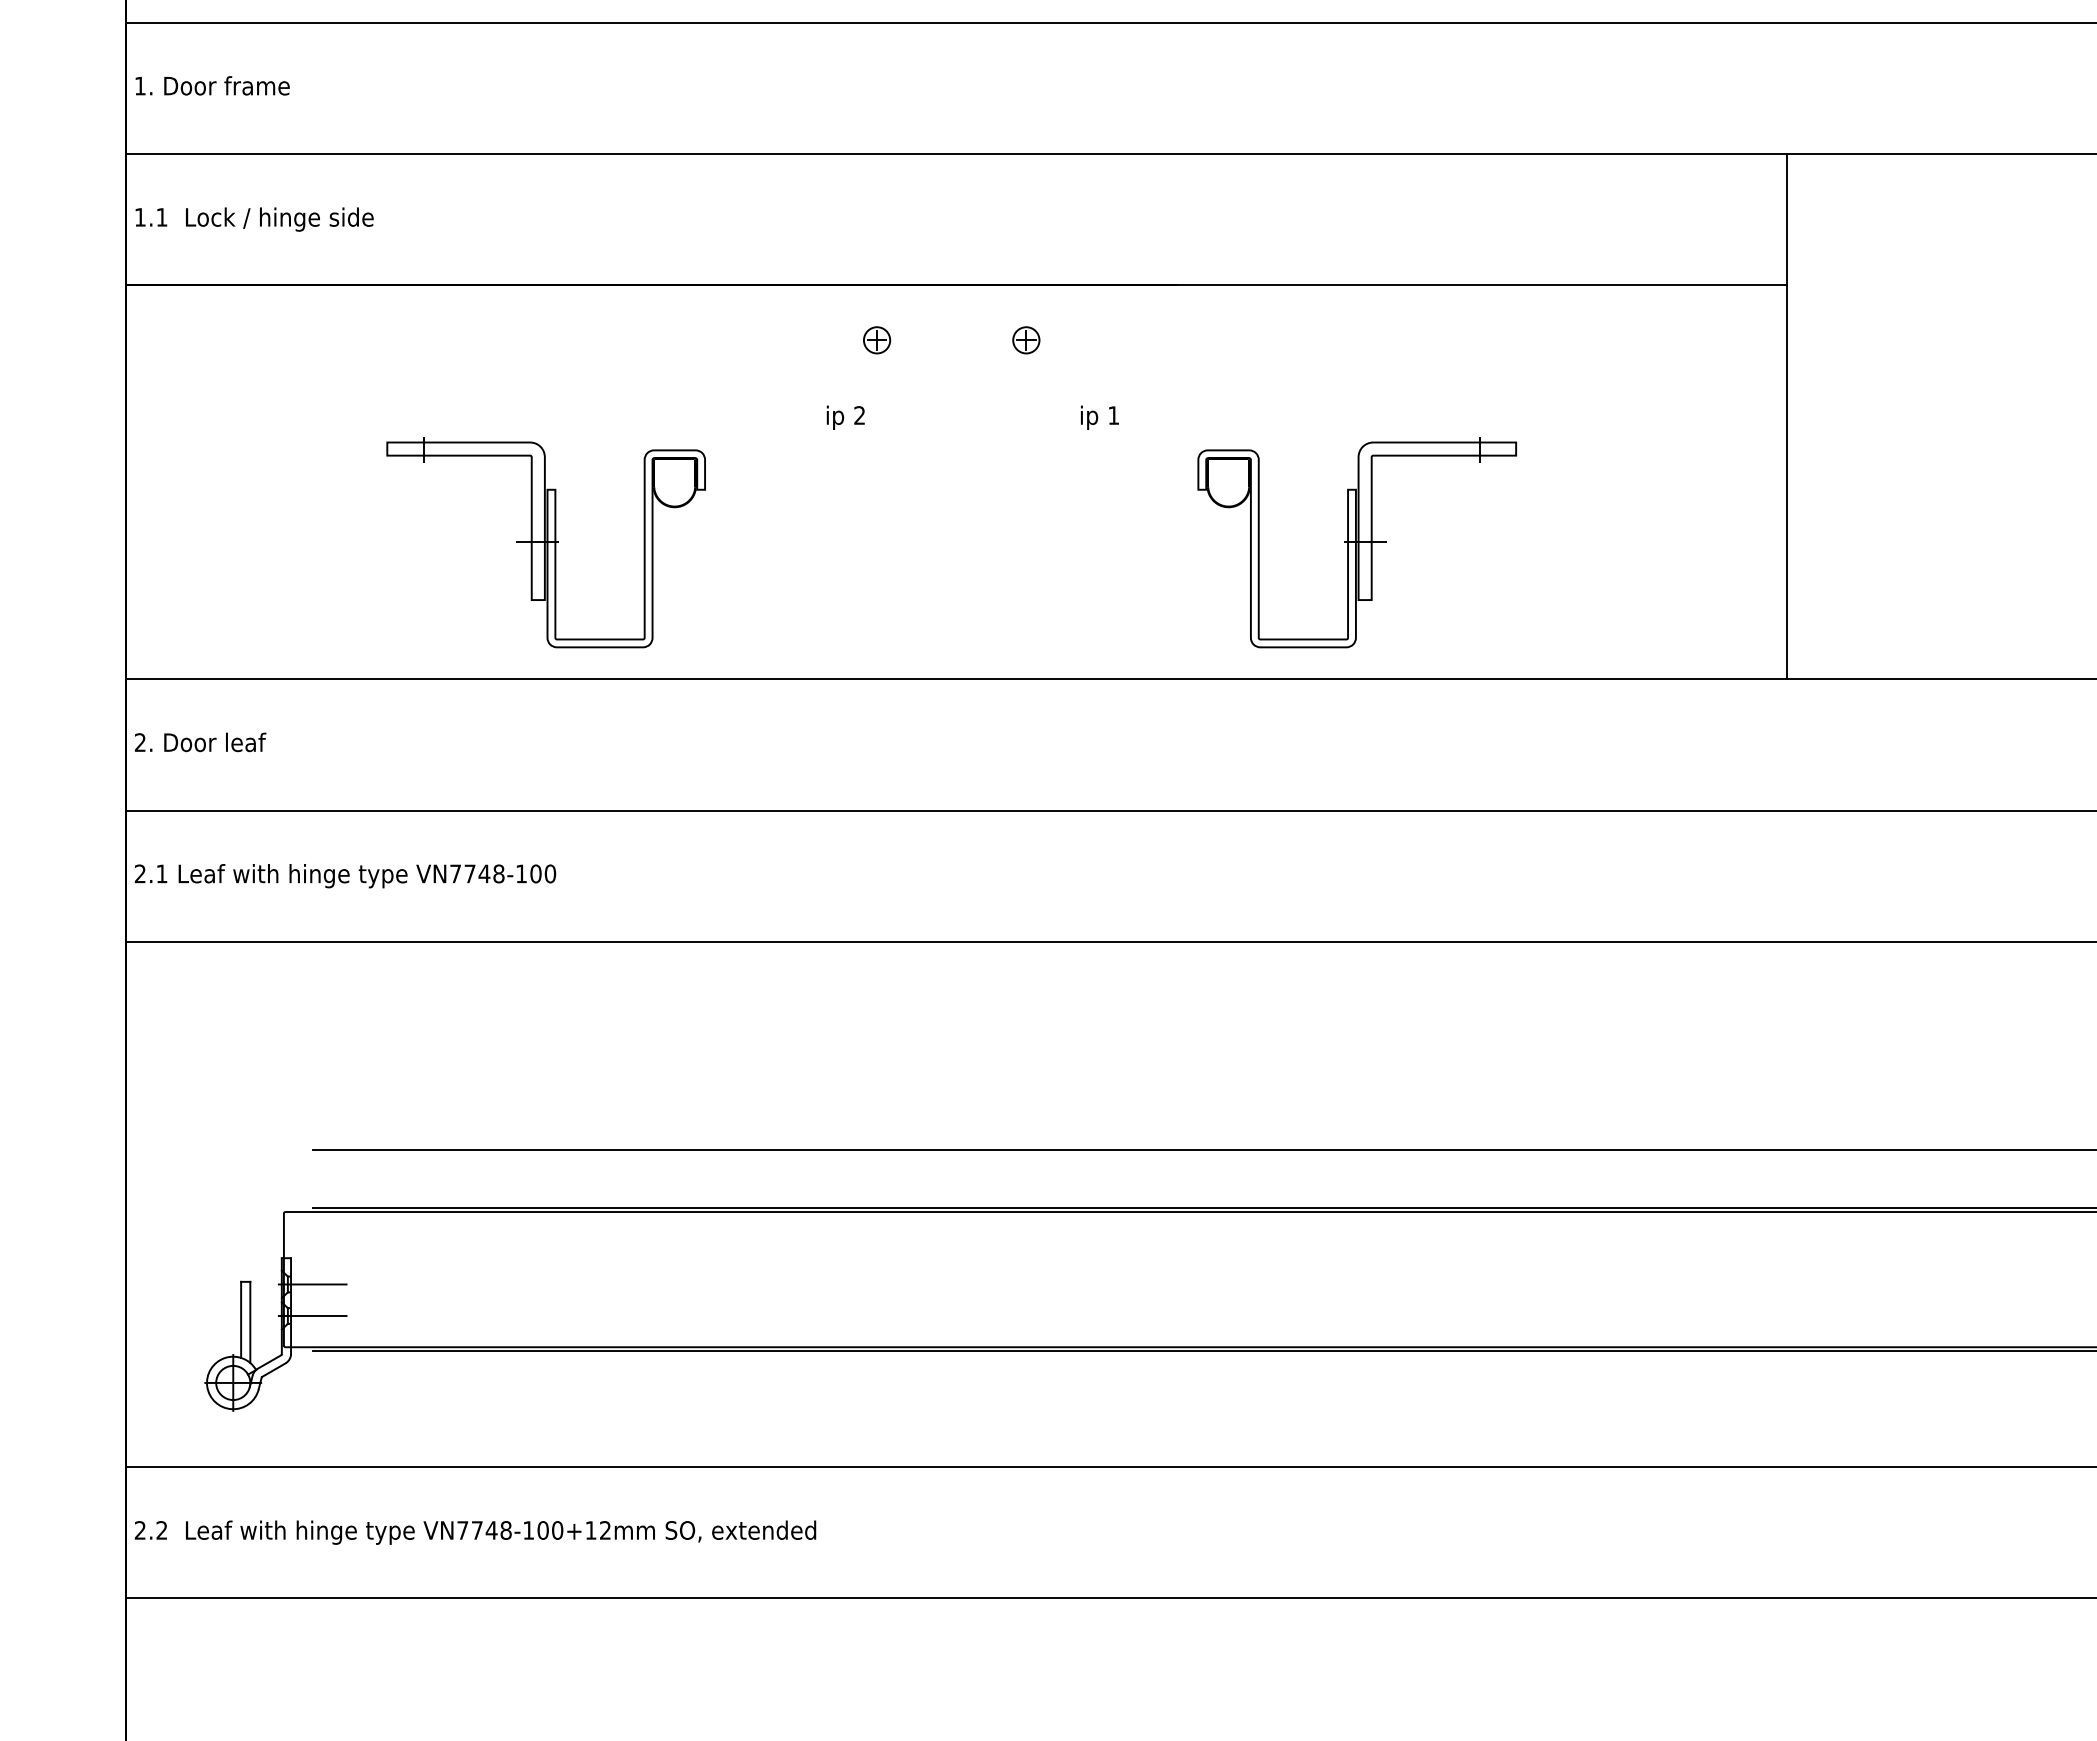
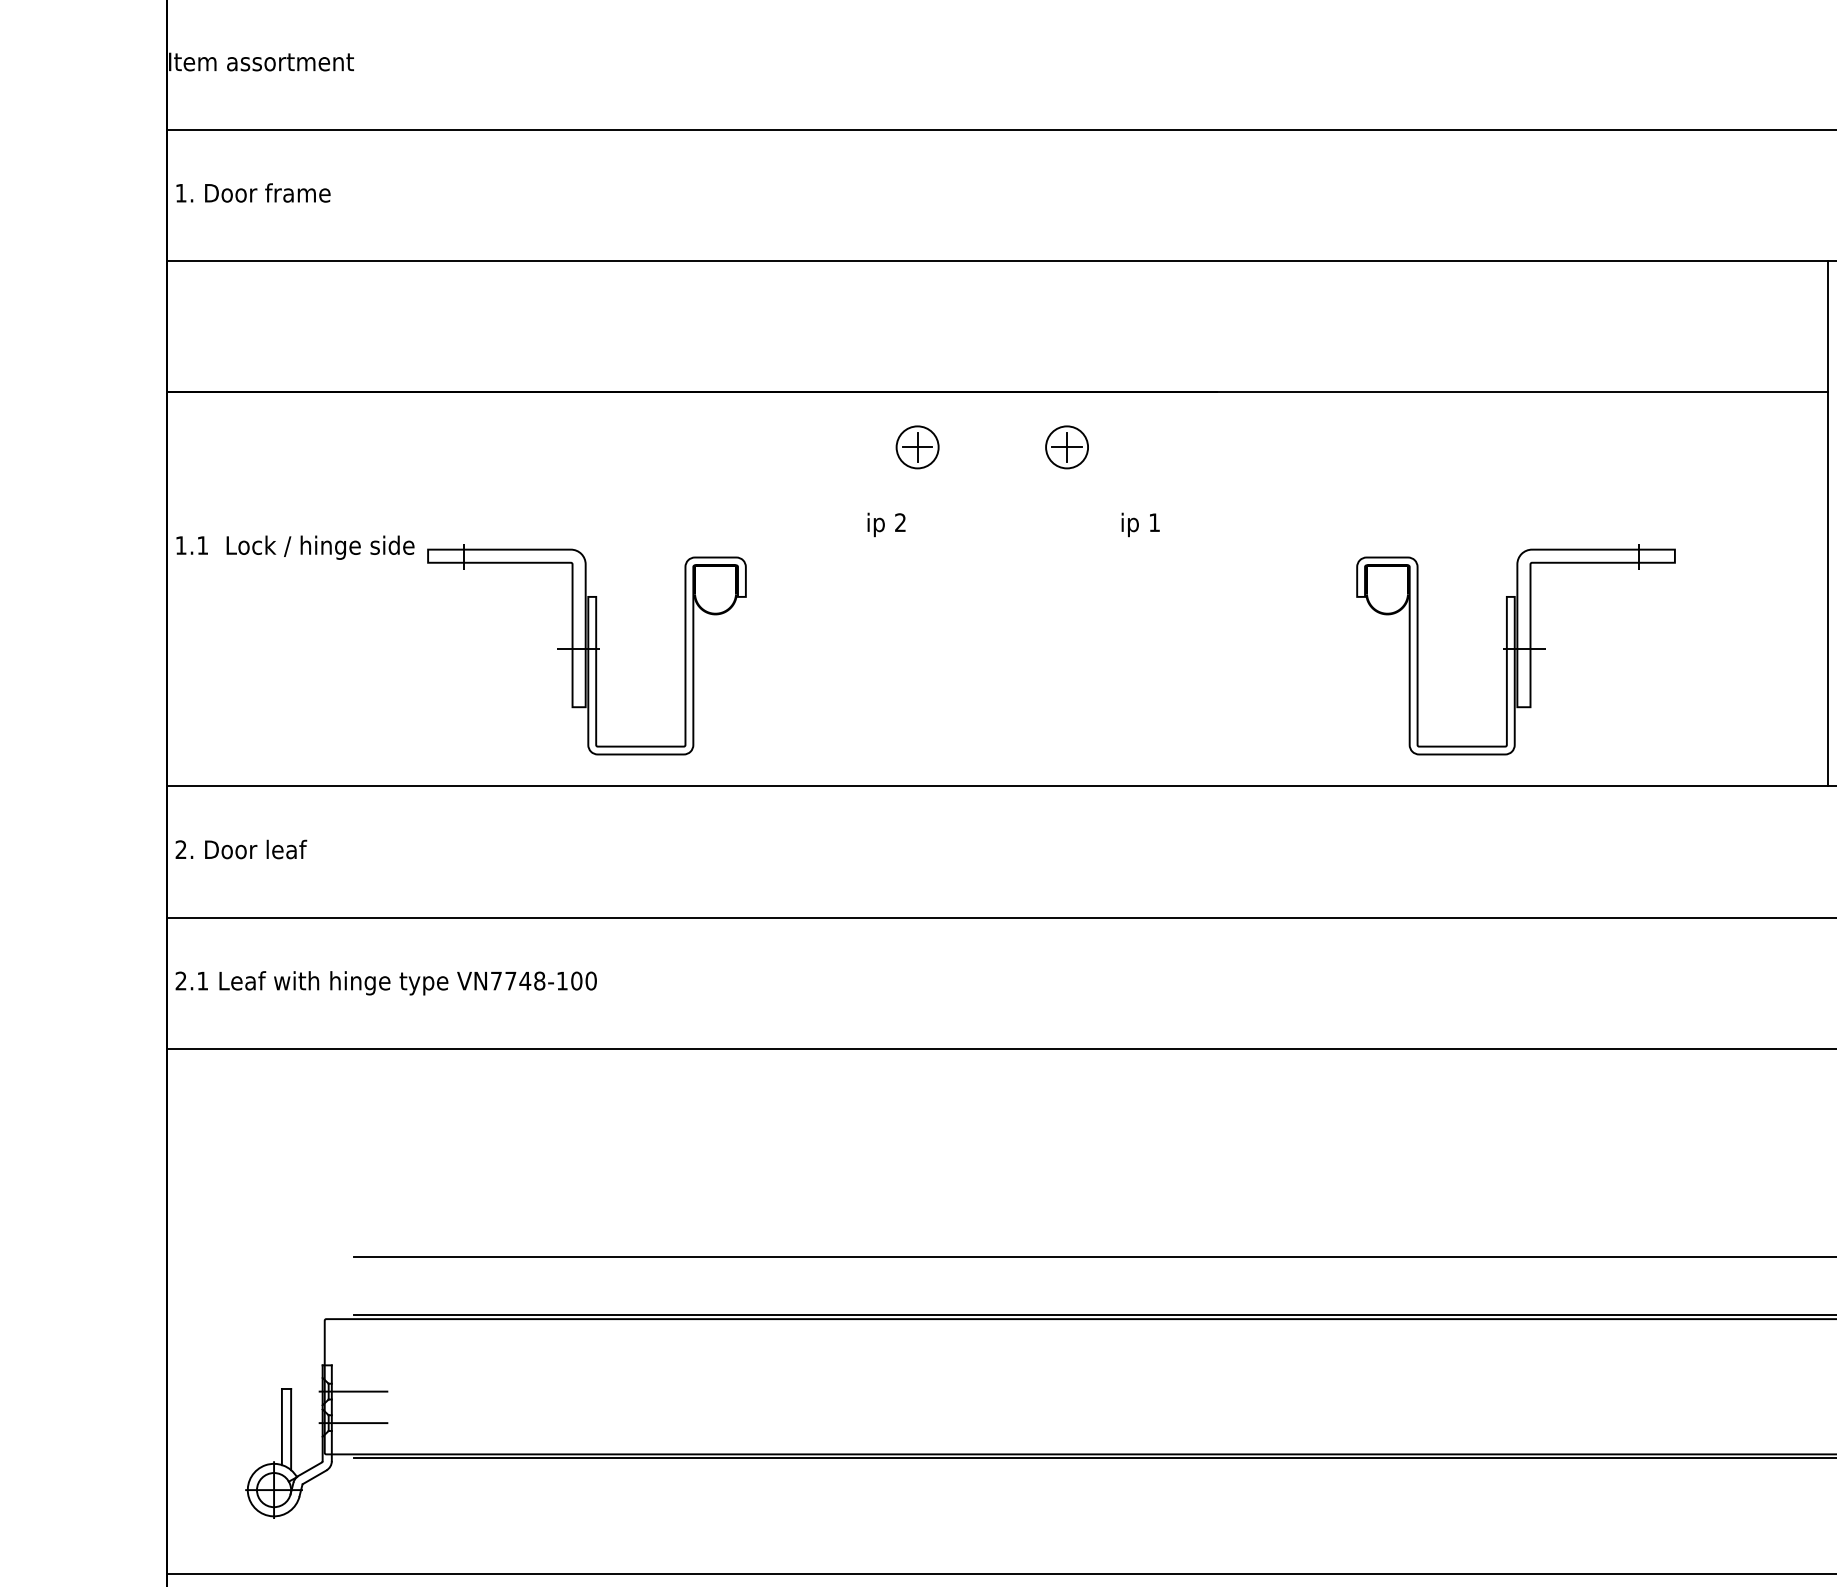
text: (254, 219) -> (295, 547), moved
part: (877, 340) -> (918, 447), size x1.6
part: (1026, 340) -> (1067, 447), size x1.6
part: (1356, 542) -> (1515, 649), moved

